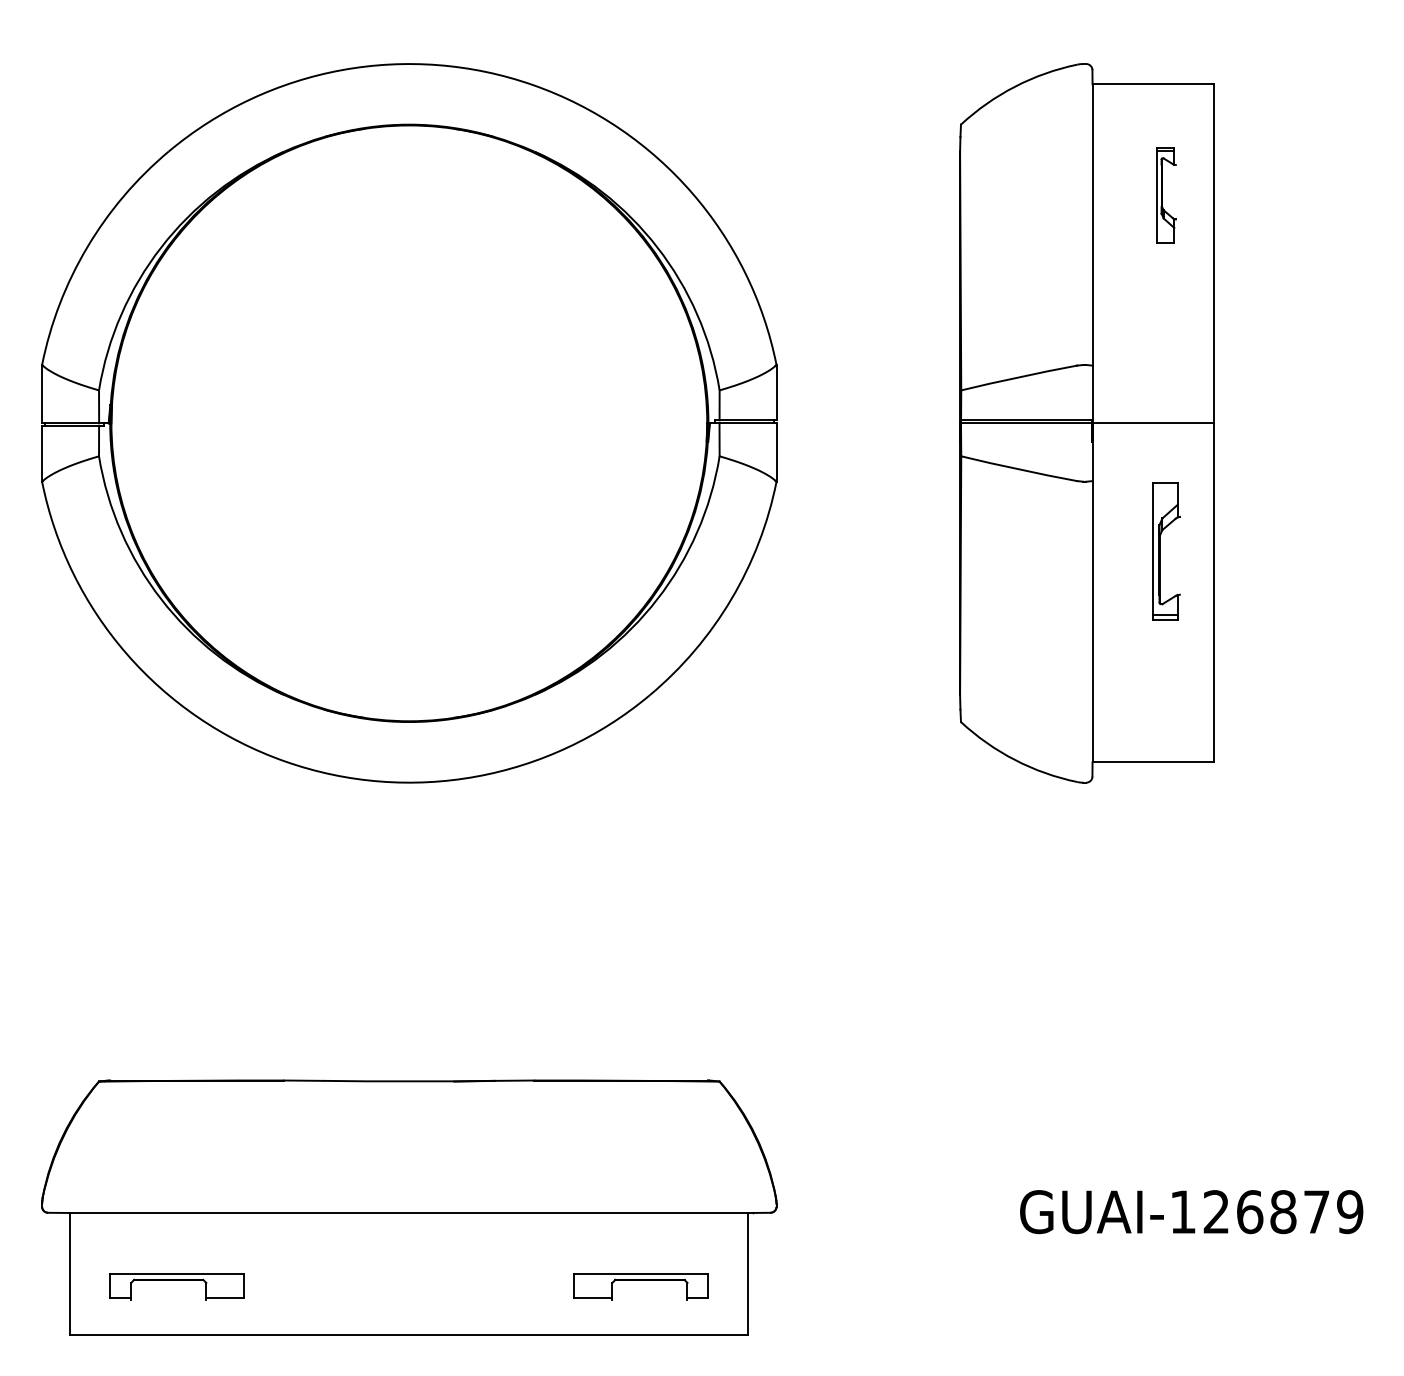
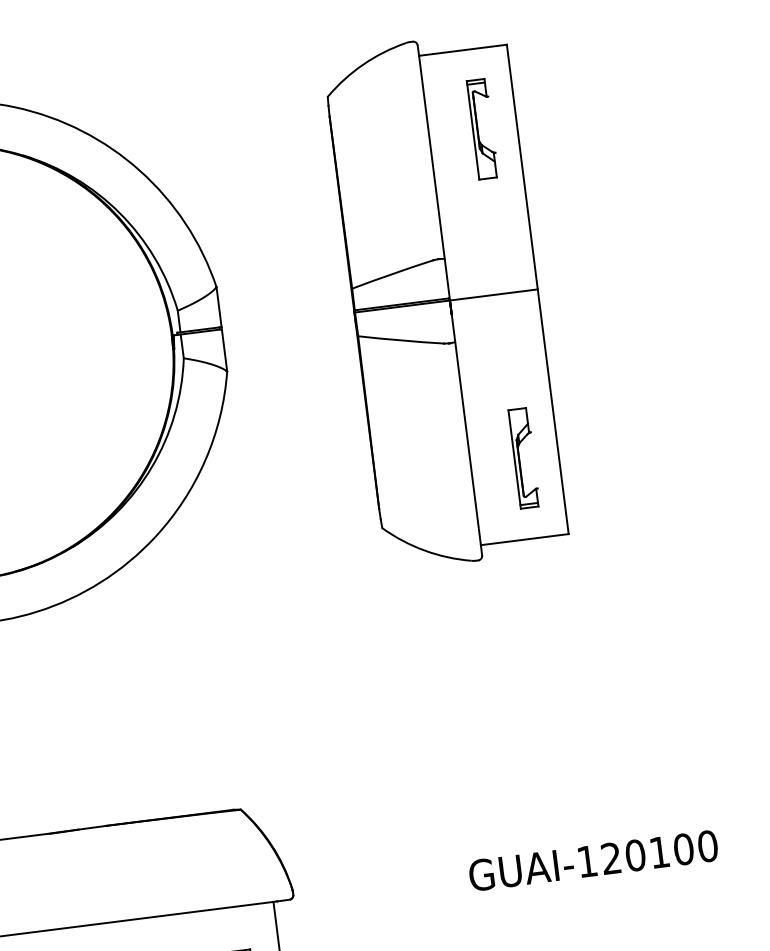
part: (1166, 195) -> (482, 129), size x1.43
part: (1166, 551) -> (524, 458), moved
text: (1299, 1212) -> (671, 851), GUAI-126879 -> GUAI-120100

